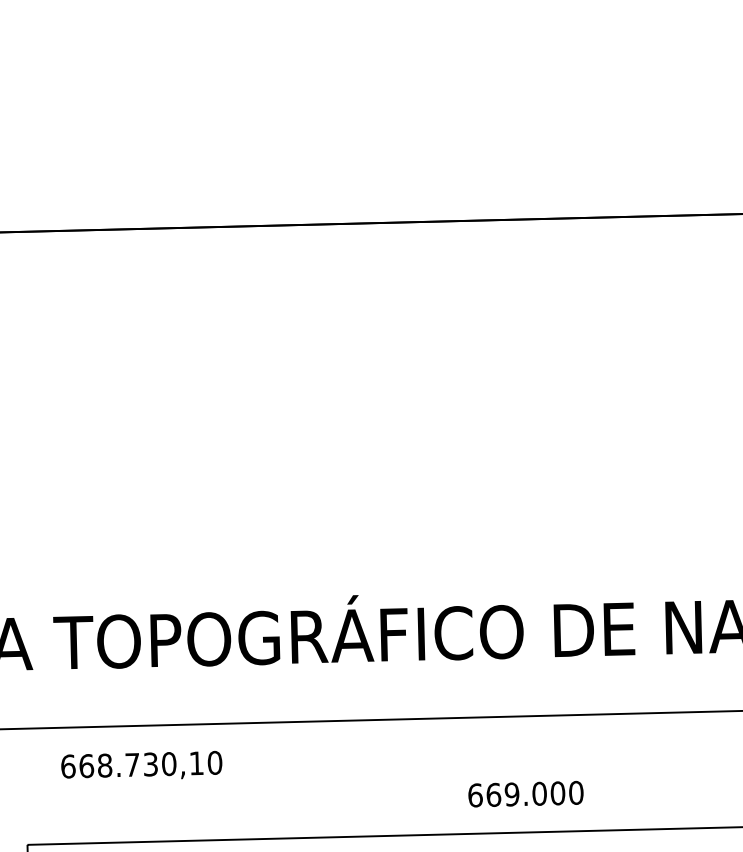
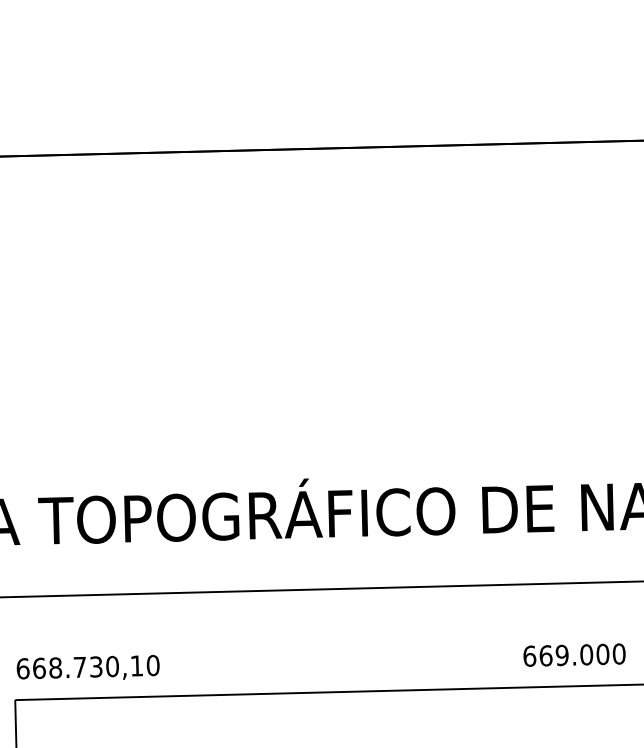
text: (141, 765) -> (88, 667), moved
text: (525, 794) -> (574, 655), moved

